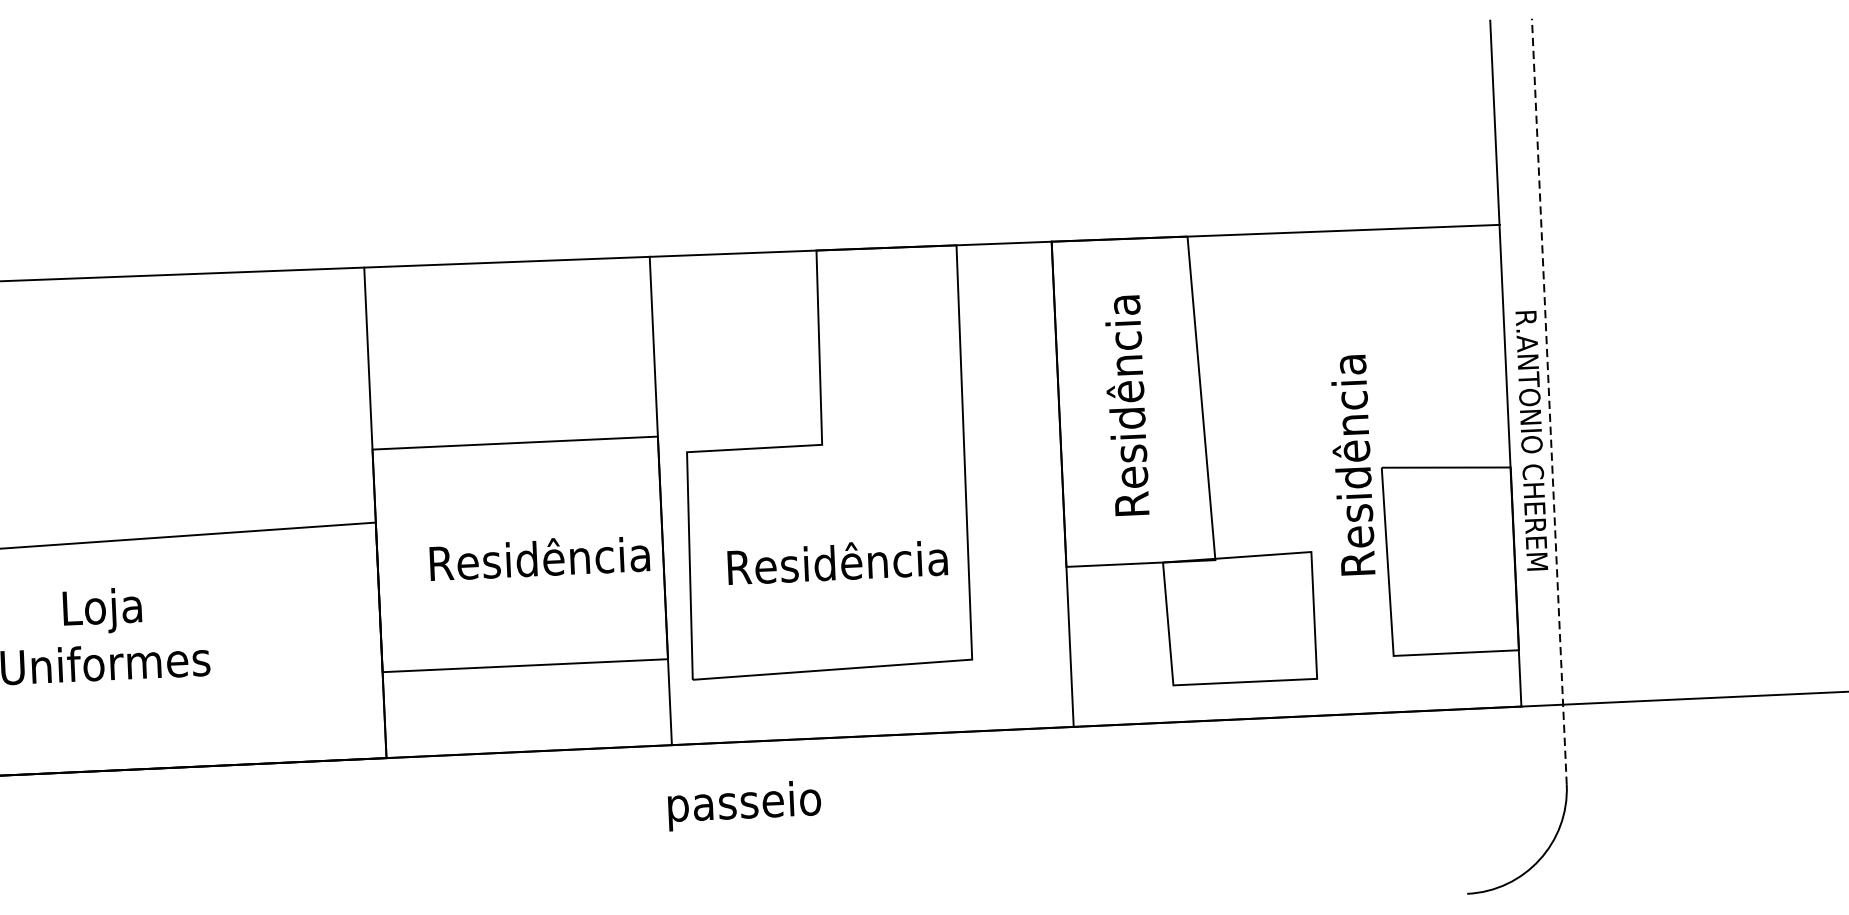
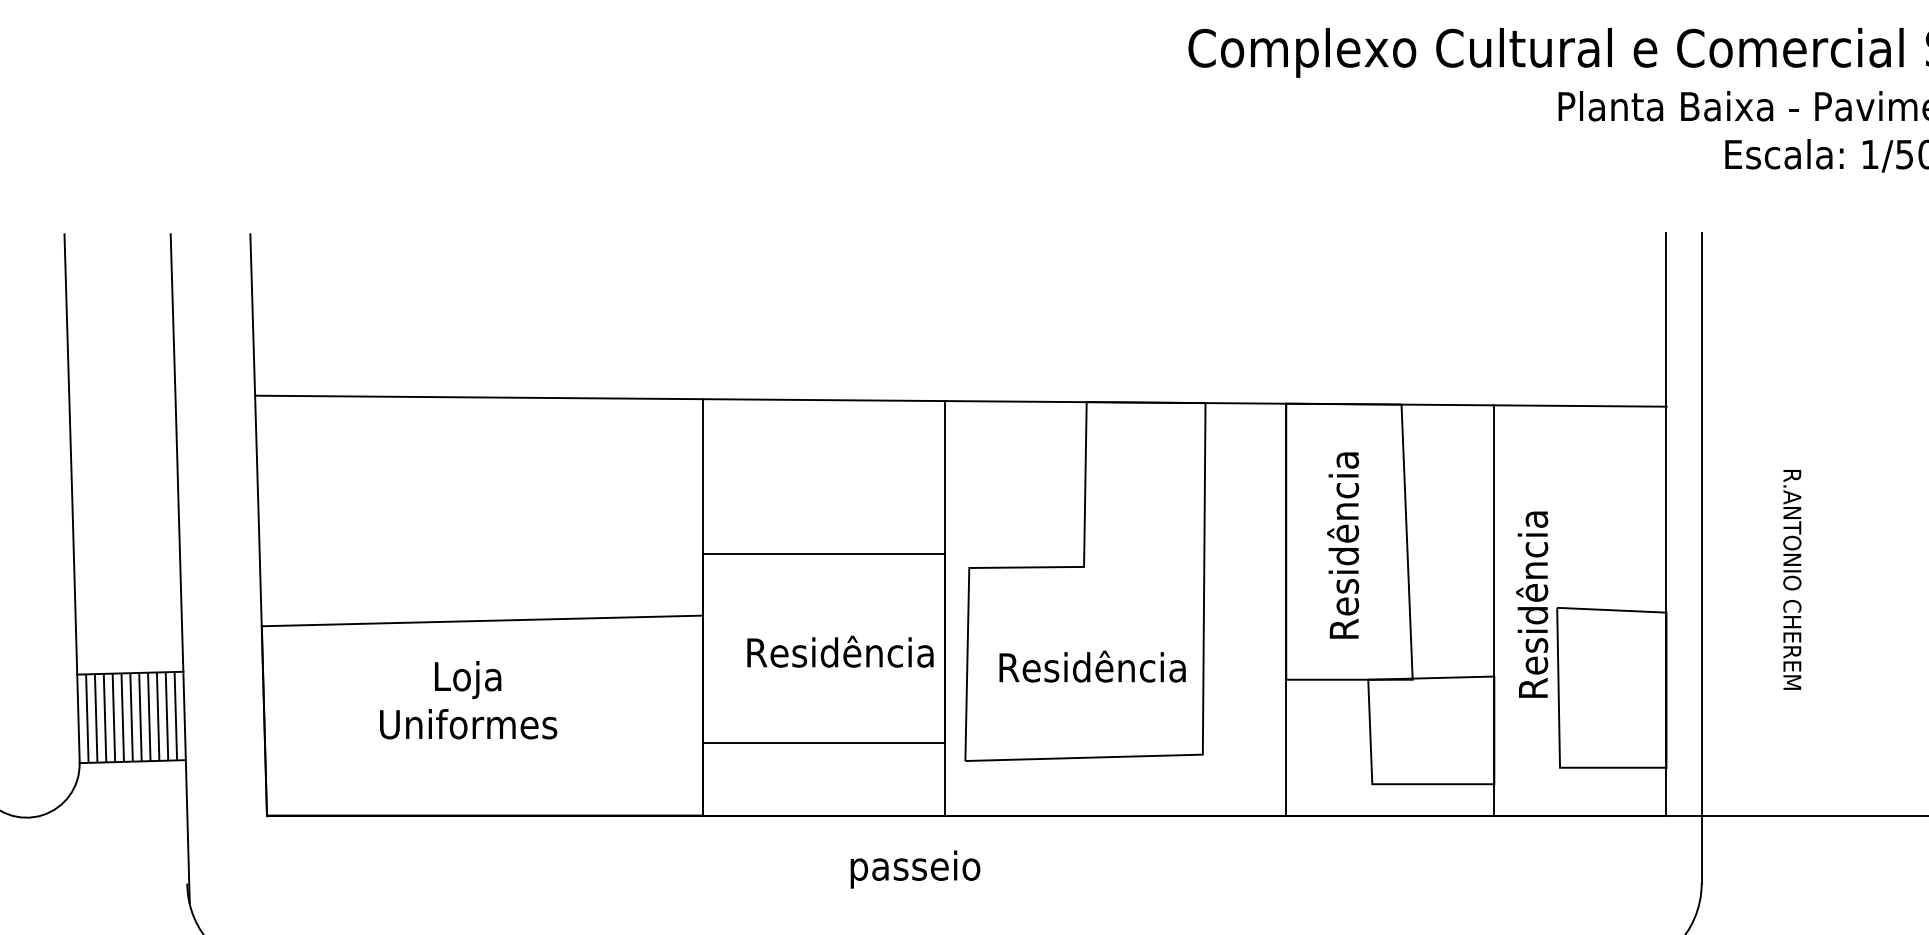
line: (1549, 400) -> (1701, 557), dashed -> solid
text: (1532, 440) -> (1792, 579), moved
line: (1308, 474) -> (1494, 610), added
text: (744, 805) -> (915, 869), moved

